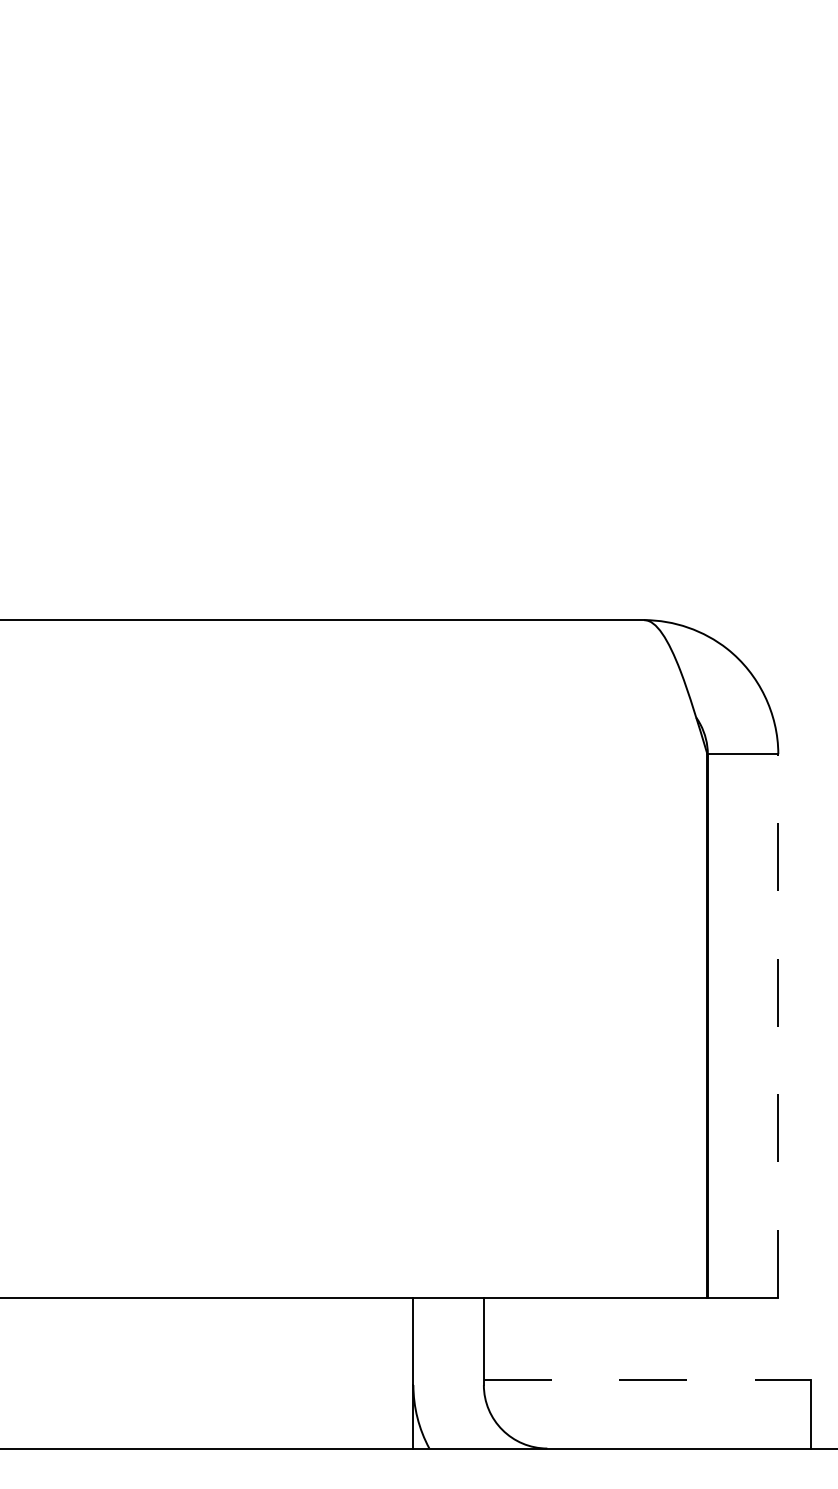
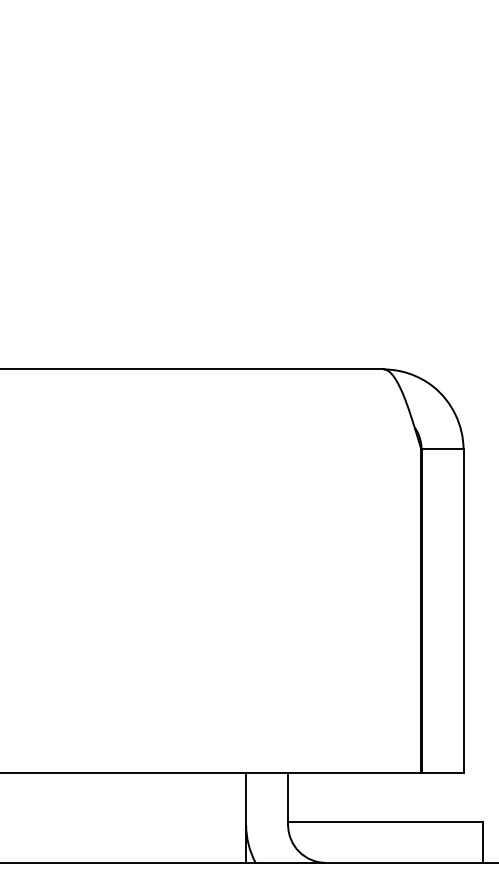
line: (778, 1026) -> (463, 611), dashed -> solid
line: (647, 1380) -> (385, 822), dashed -> solid

